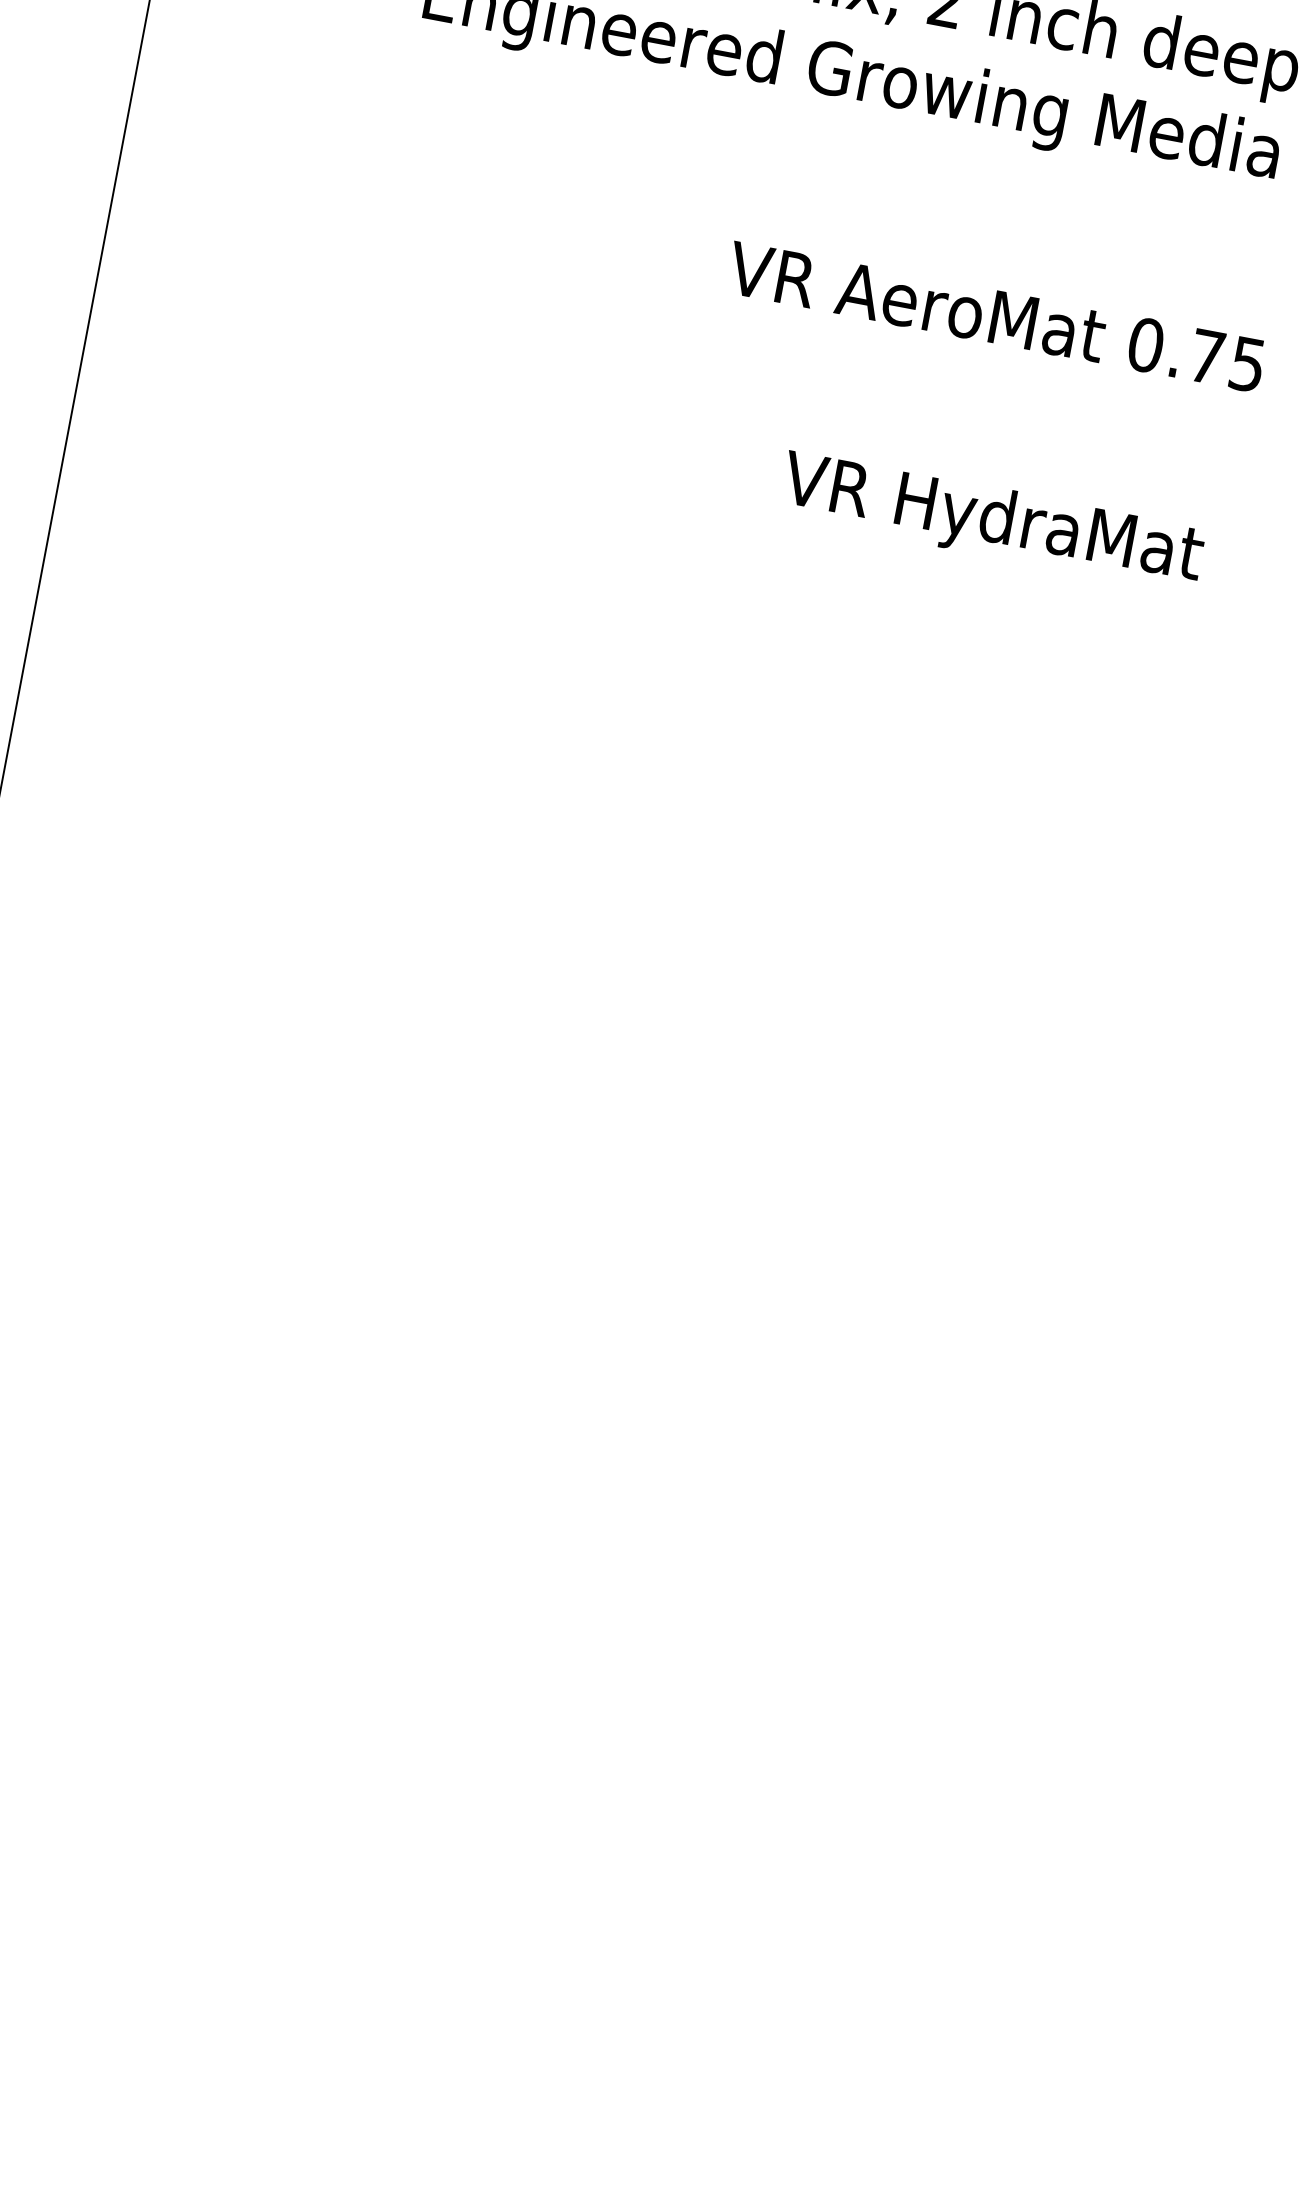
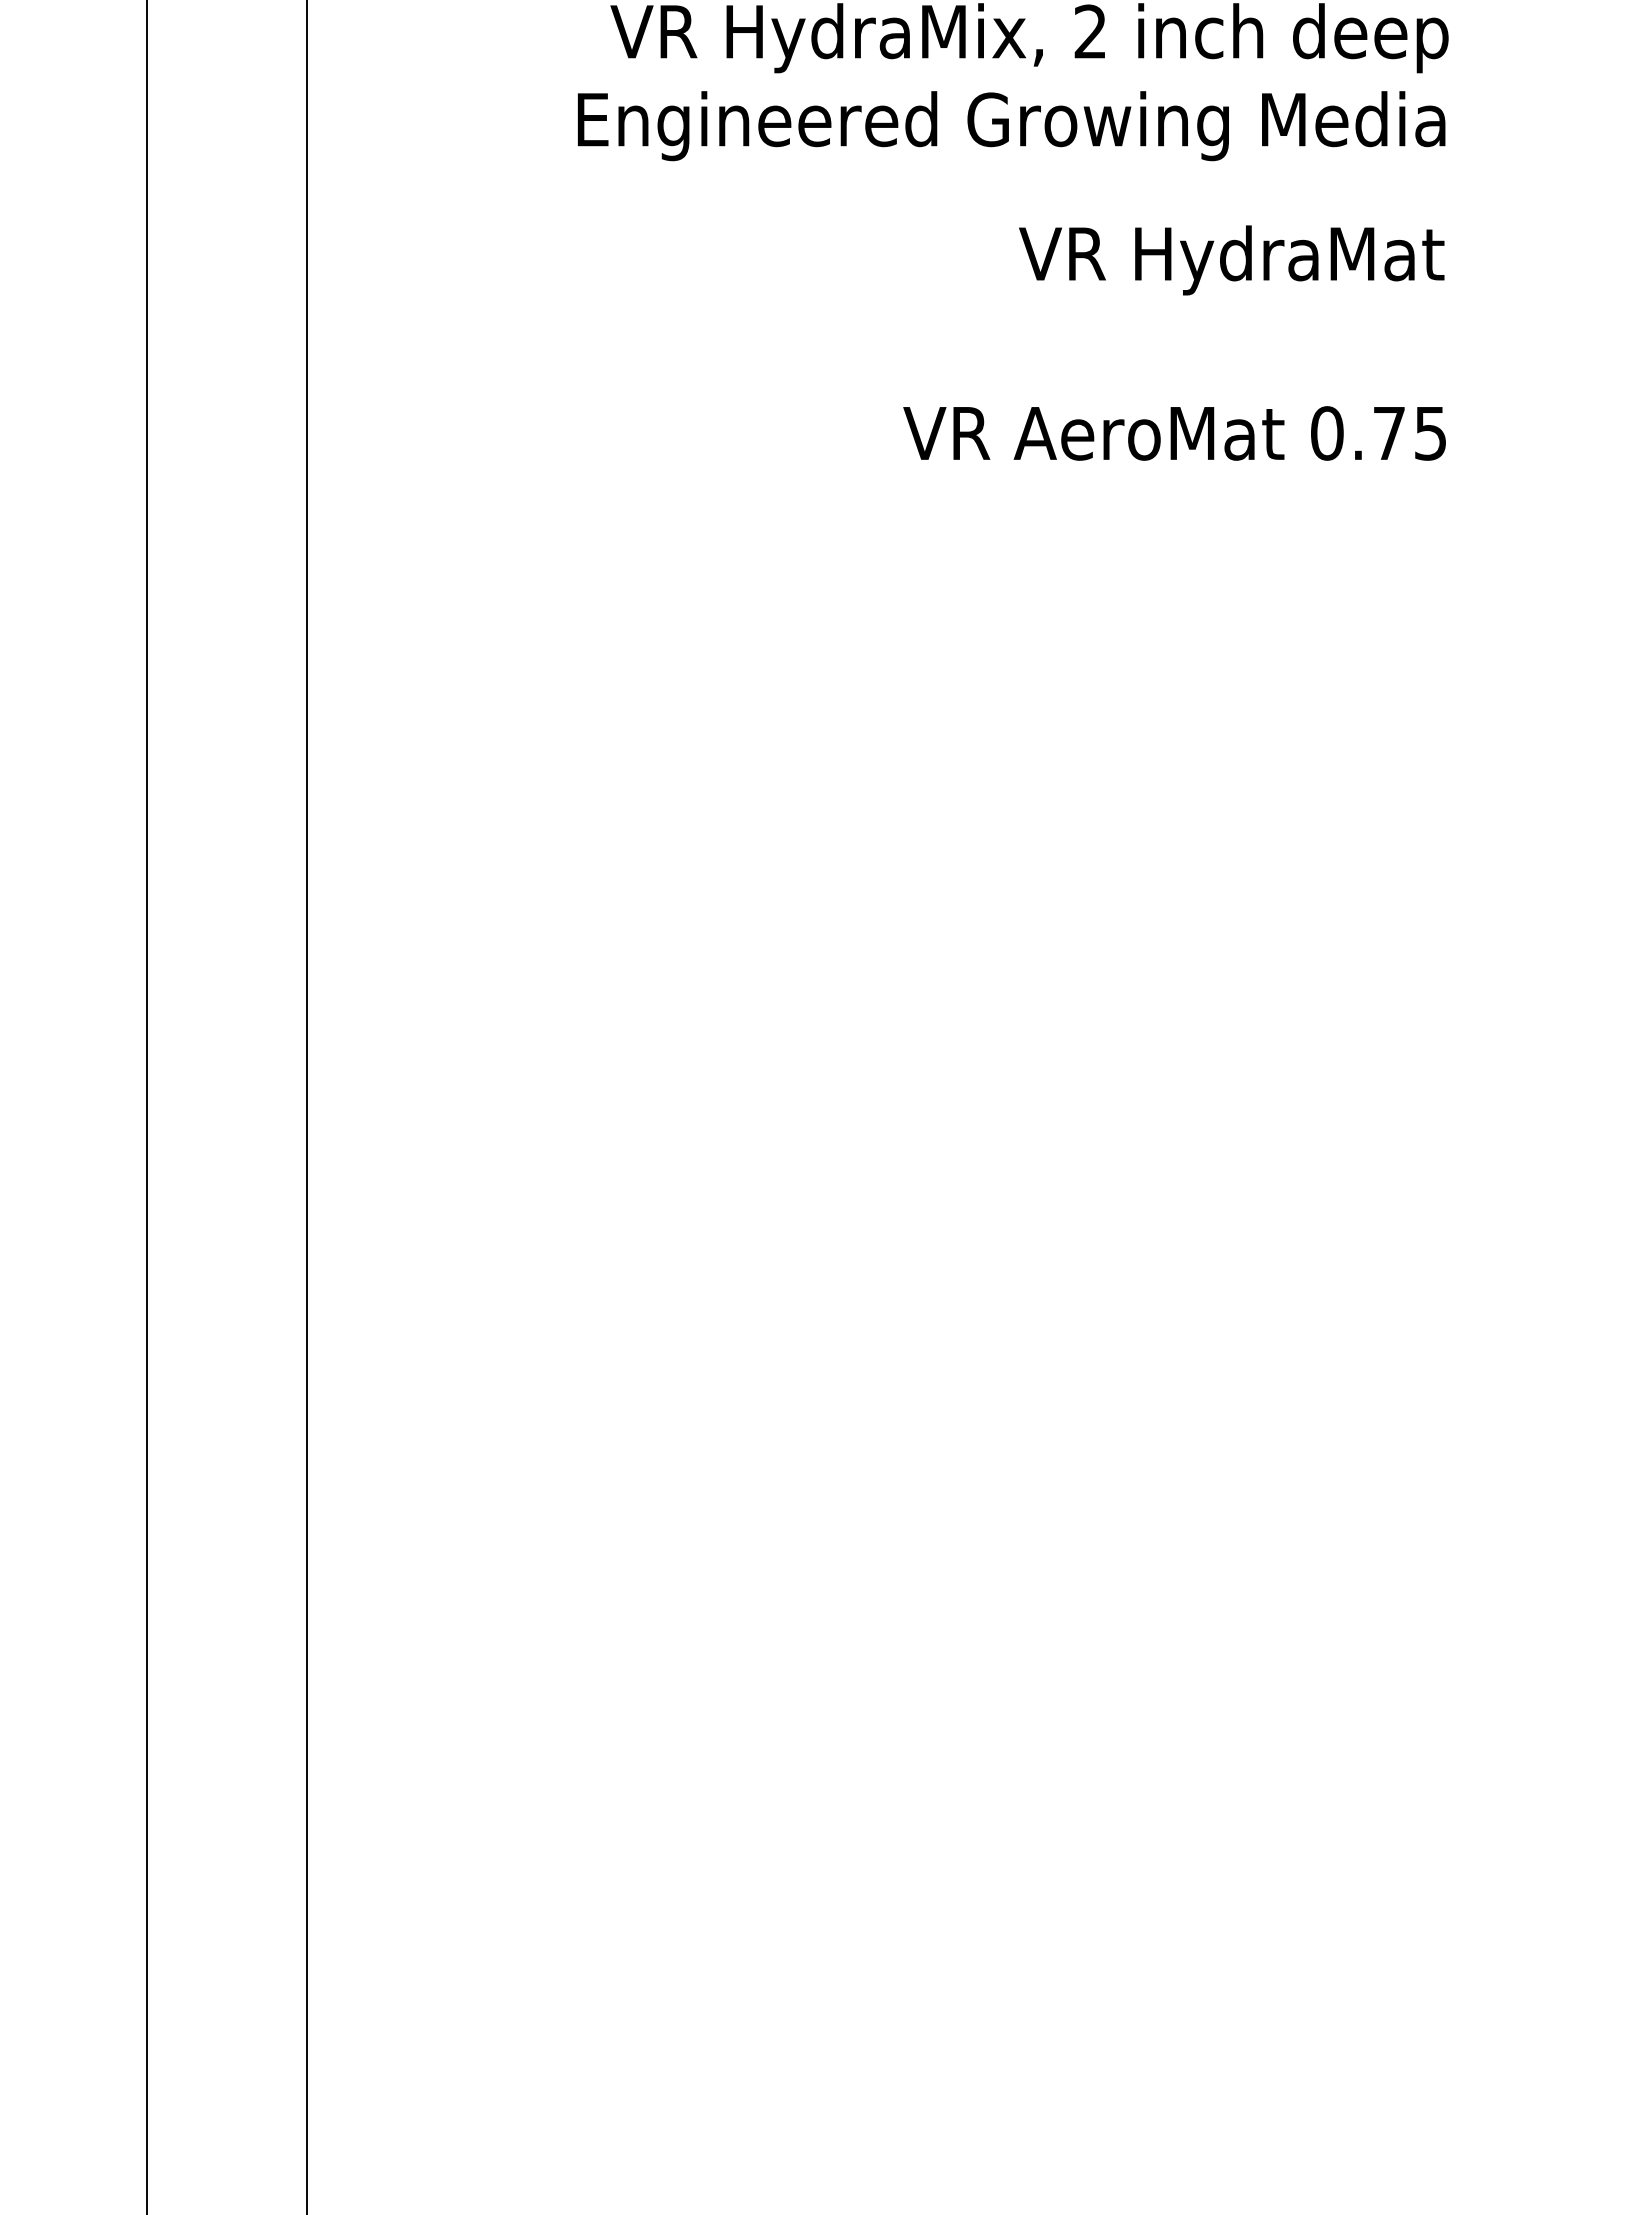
text: (995, 316) -> (1174, 433), moved
text: (991, 521) -> (1231, 260), moved

